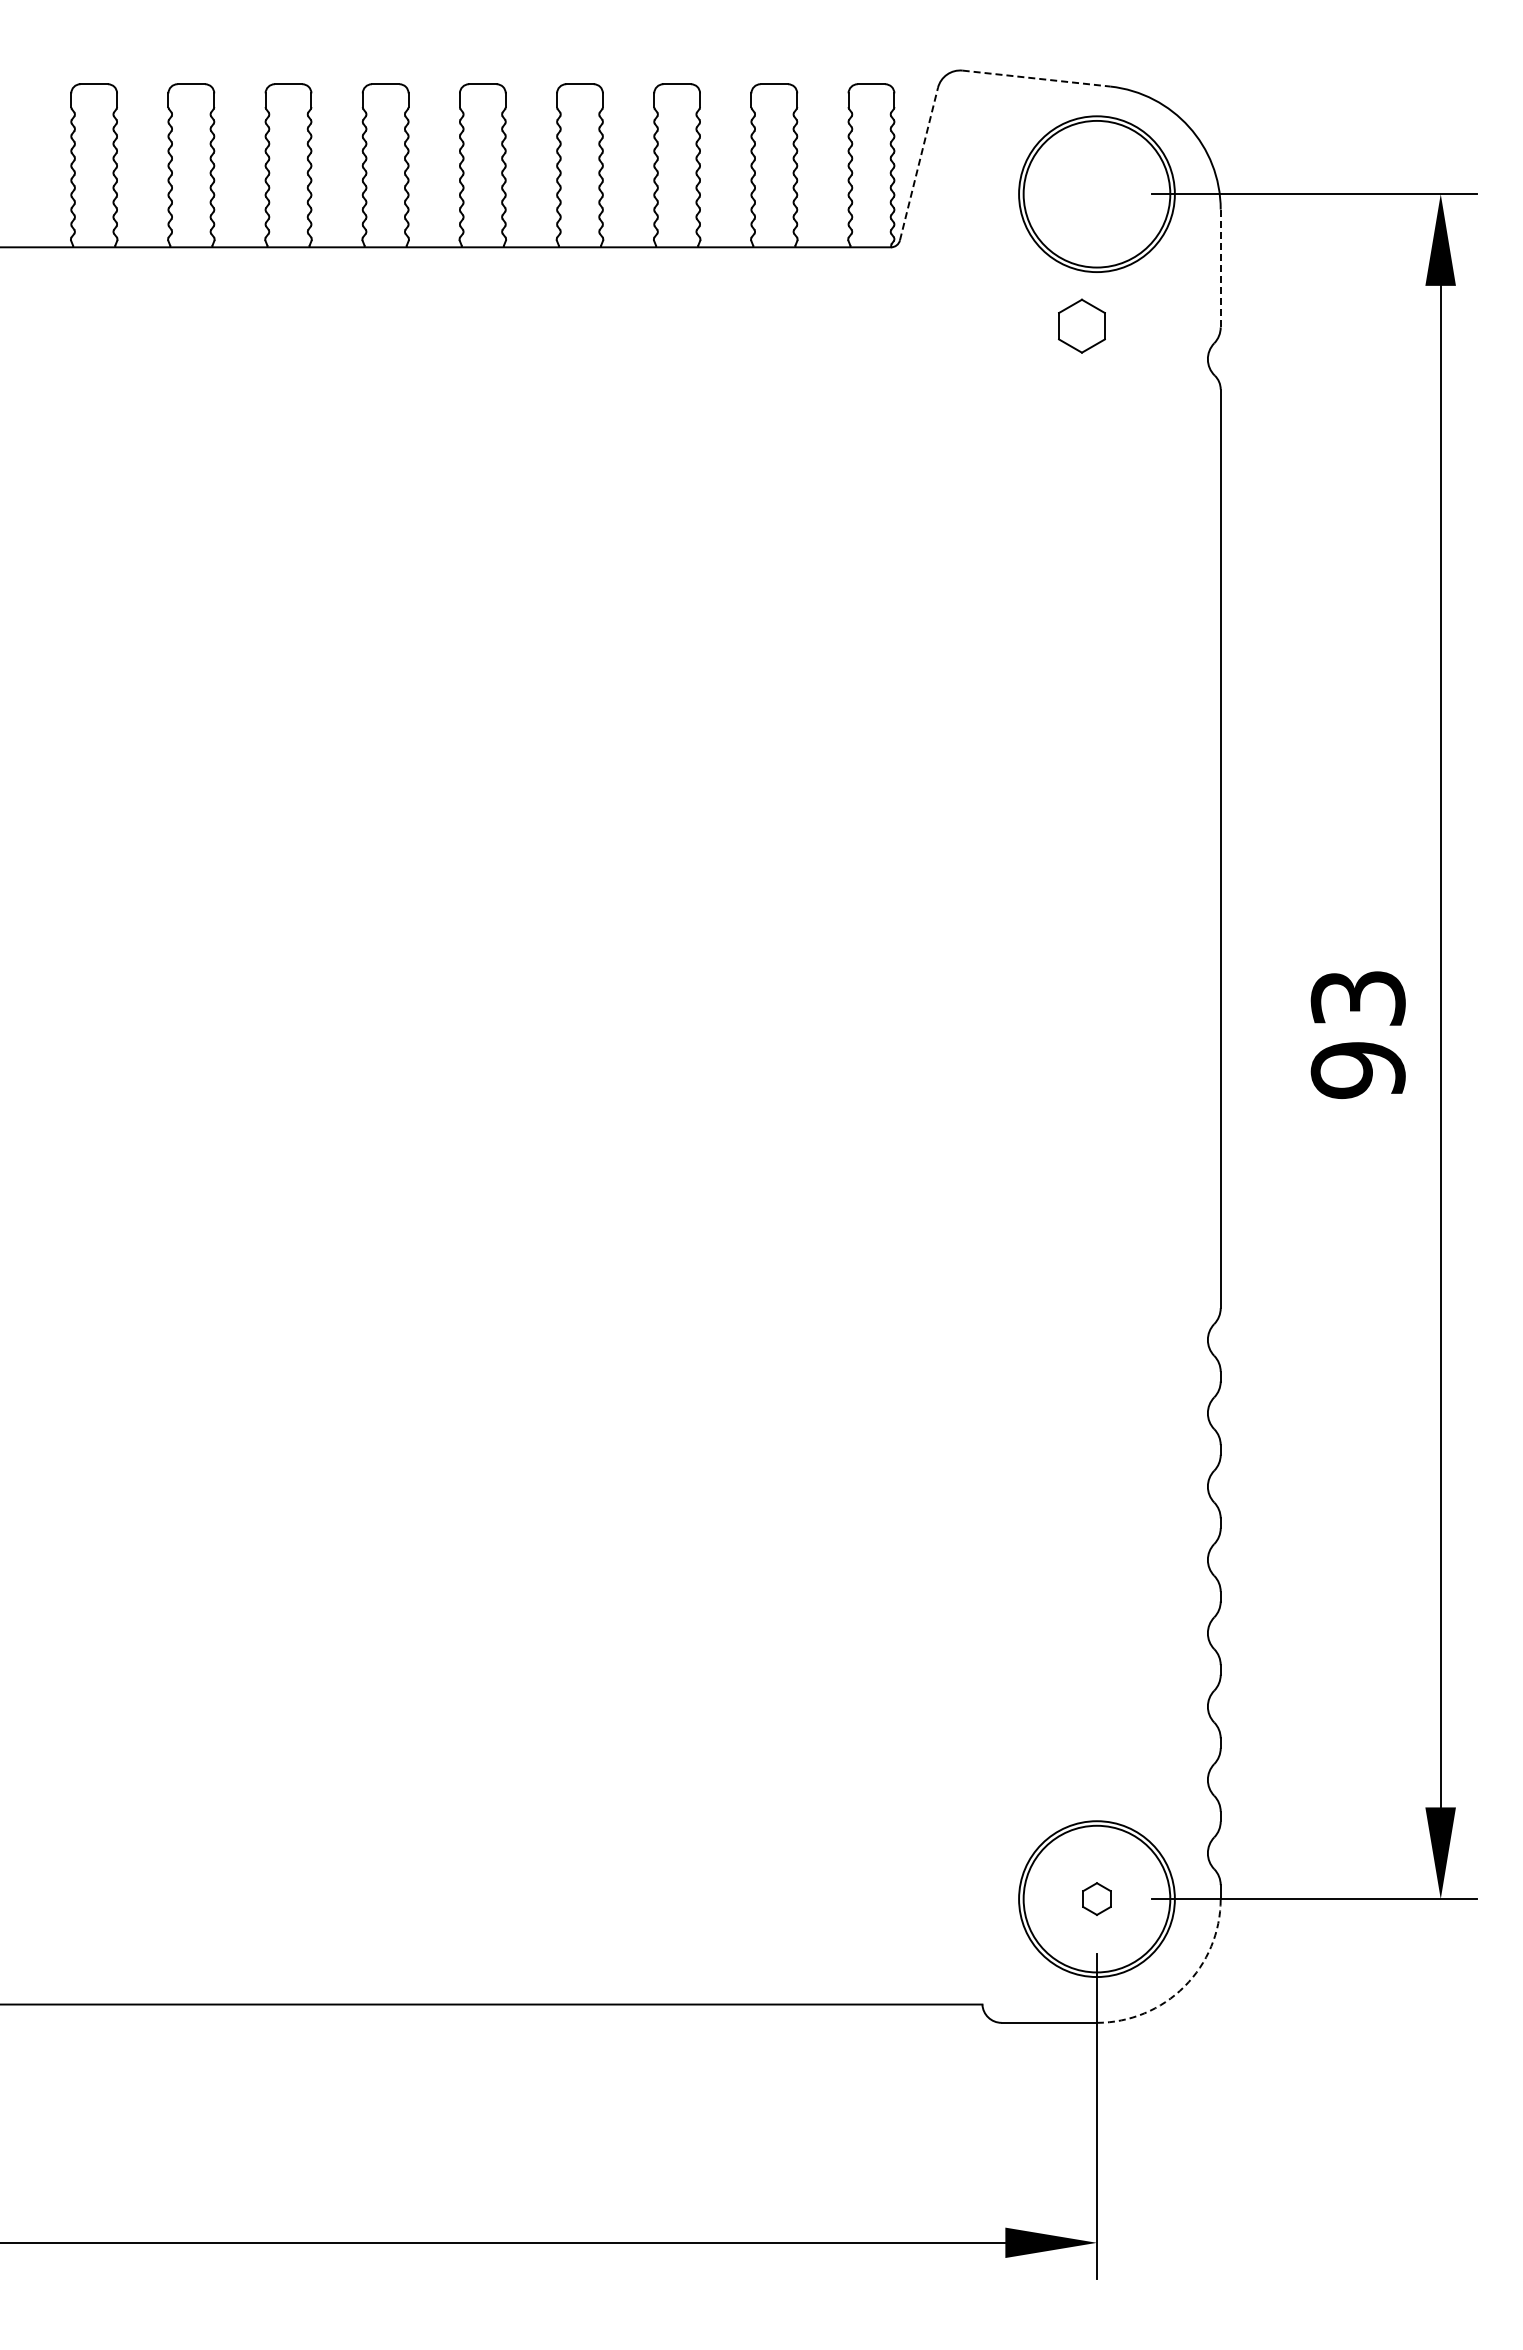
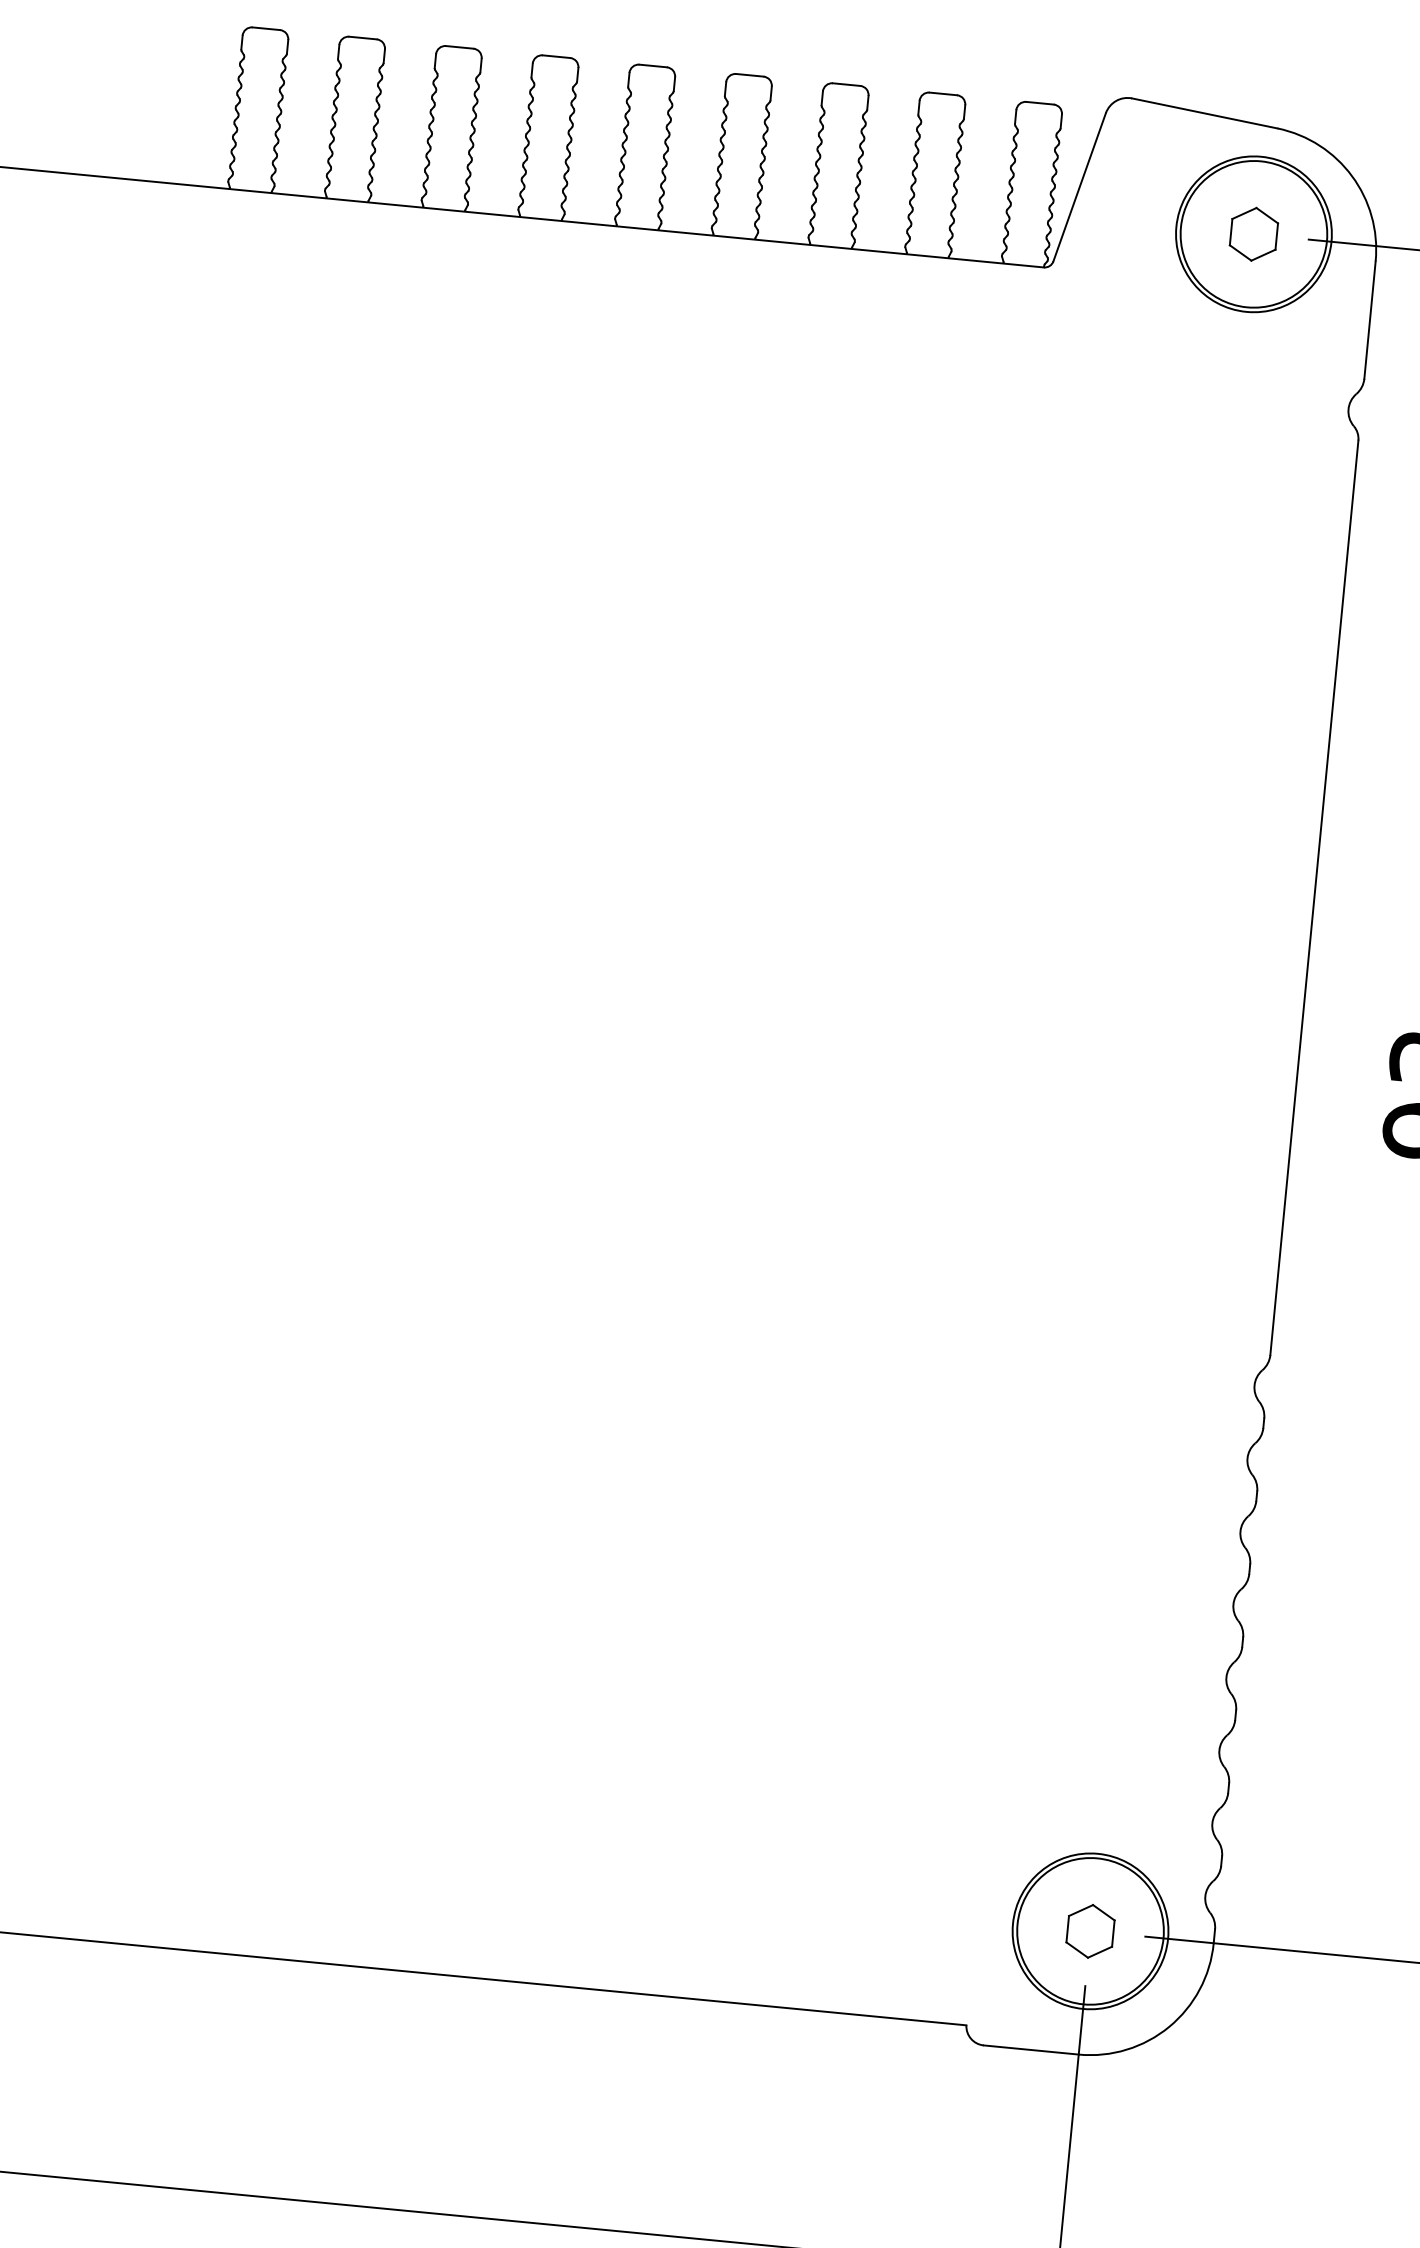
line: (1036, 78) -> (1204, 113), dashed -> solid
line: (918, 164) -> (1079, 187), dashed -> solid
line: (1220, 268) -> (1369, 320), dashed -> solid
part: (1081, 325) -> (1253, 233), moved
part: (1096, 1898) -> (1090, 1930), size x1.67
arc: (1184, 1986) -> (1169, 2026), dashed -> solid

